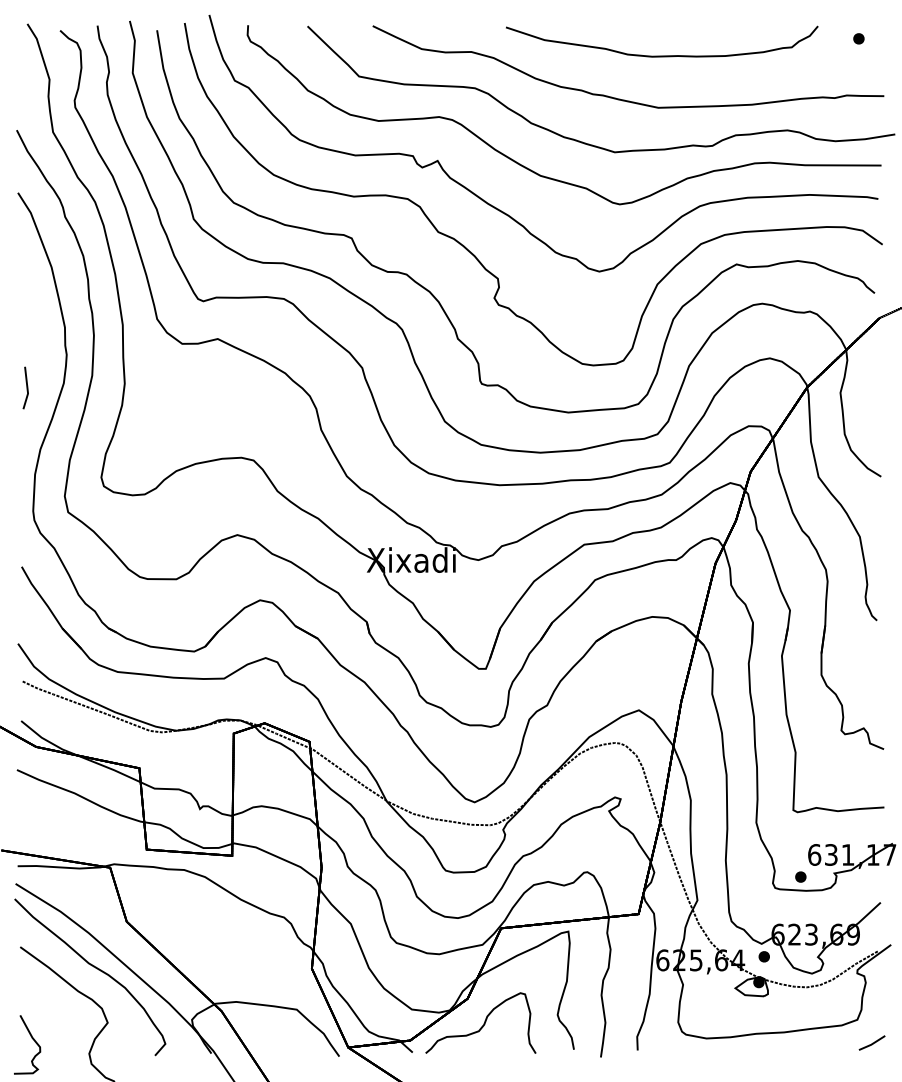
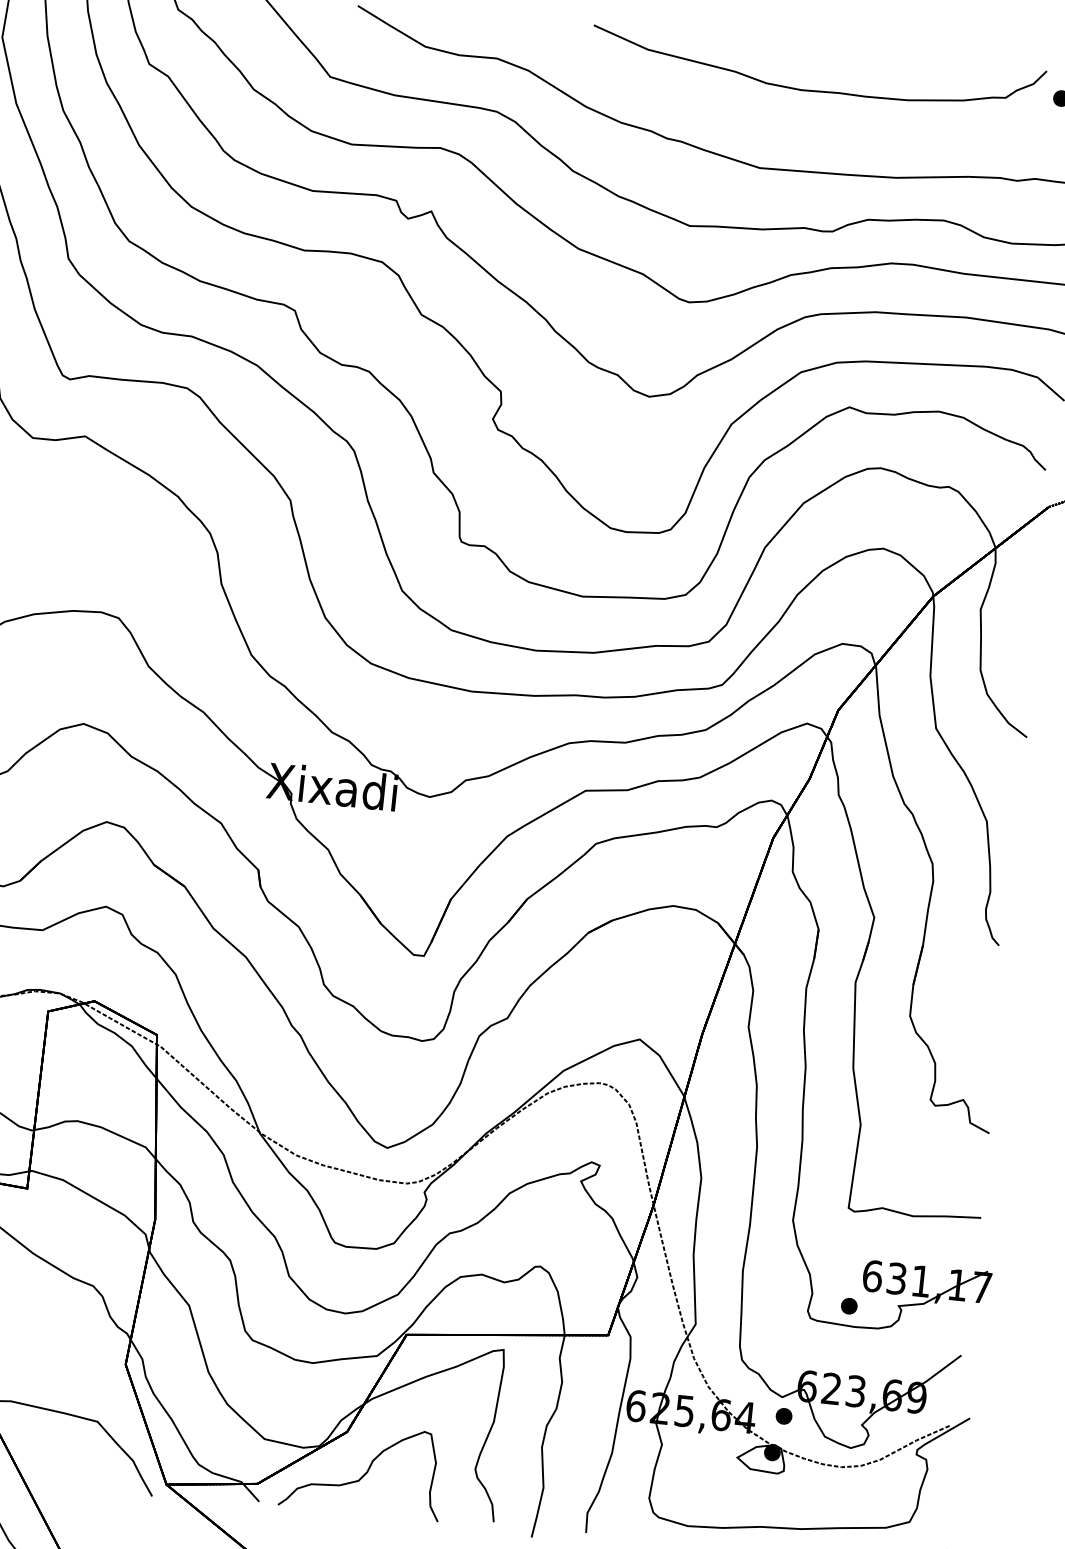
curve: (662, 55) -> (816, 89), moved

